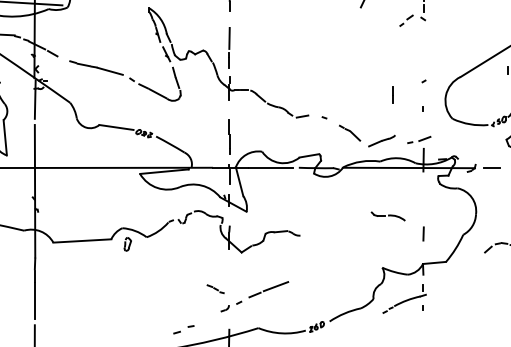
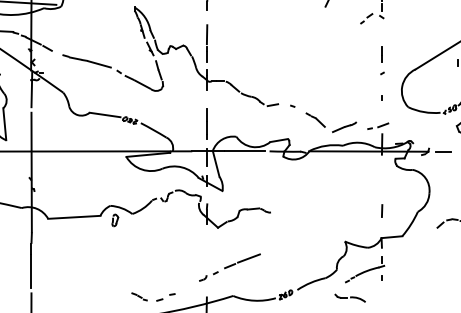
line: (392, 94) -> (381, 54), moved
part: (387, 215) -> (349, 297), moved
line: (215, 288) -> (139, 296), moved

